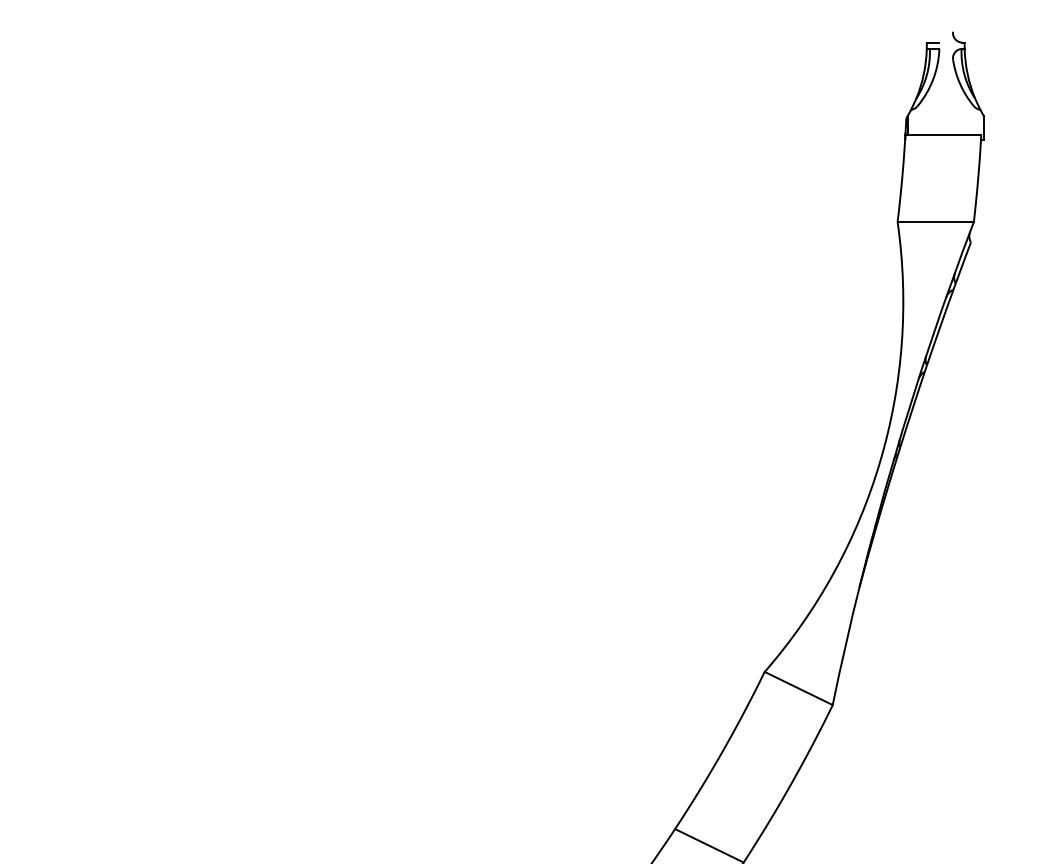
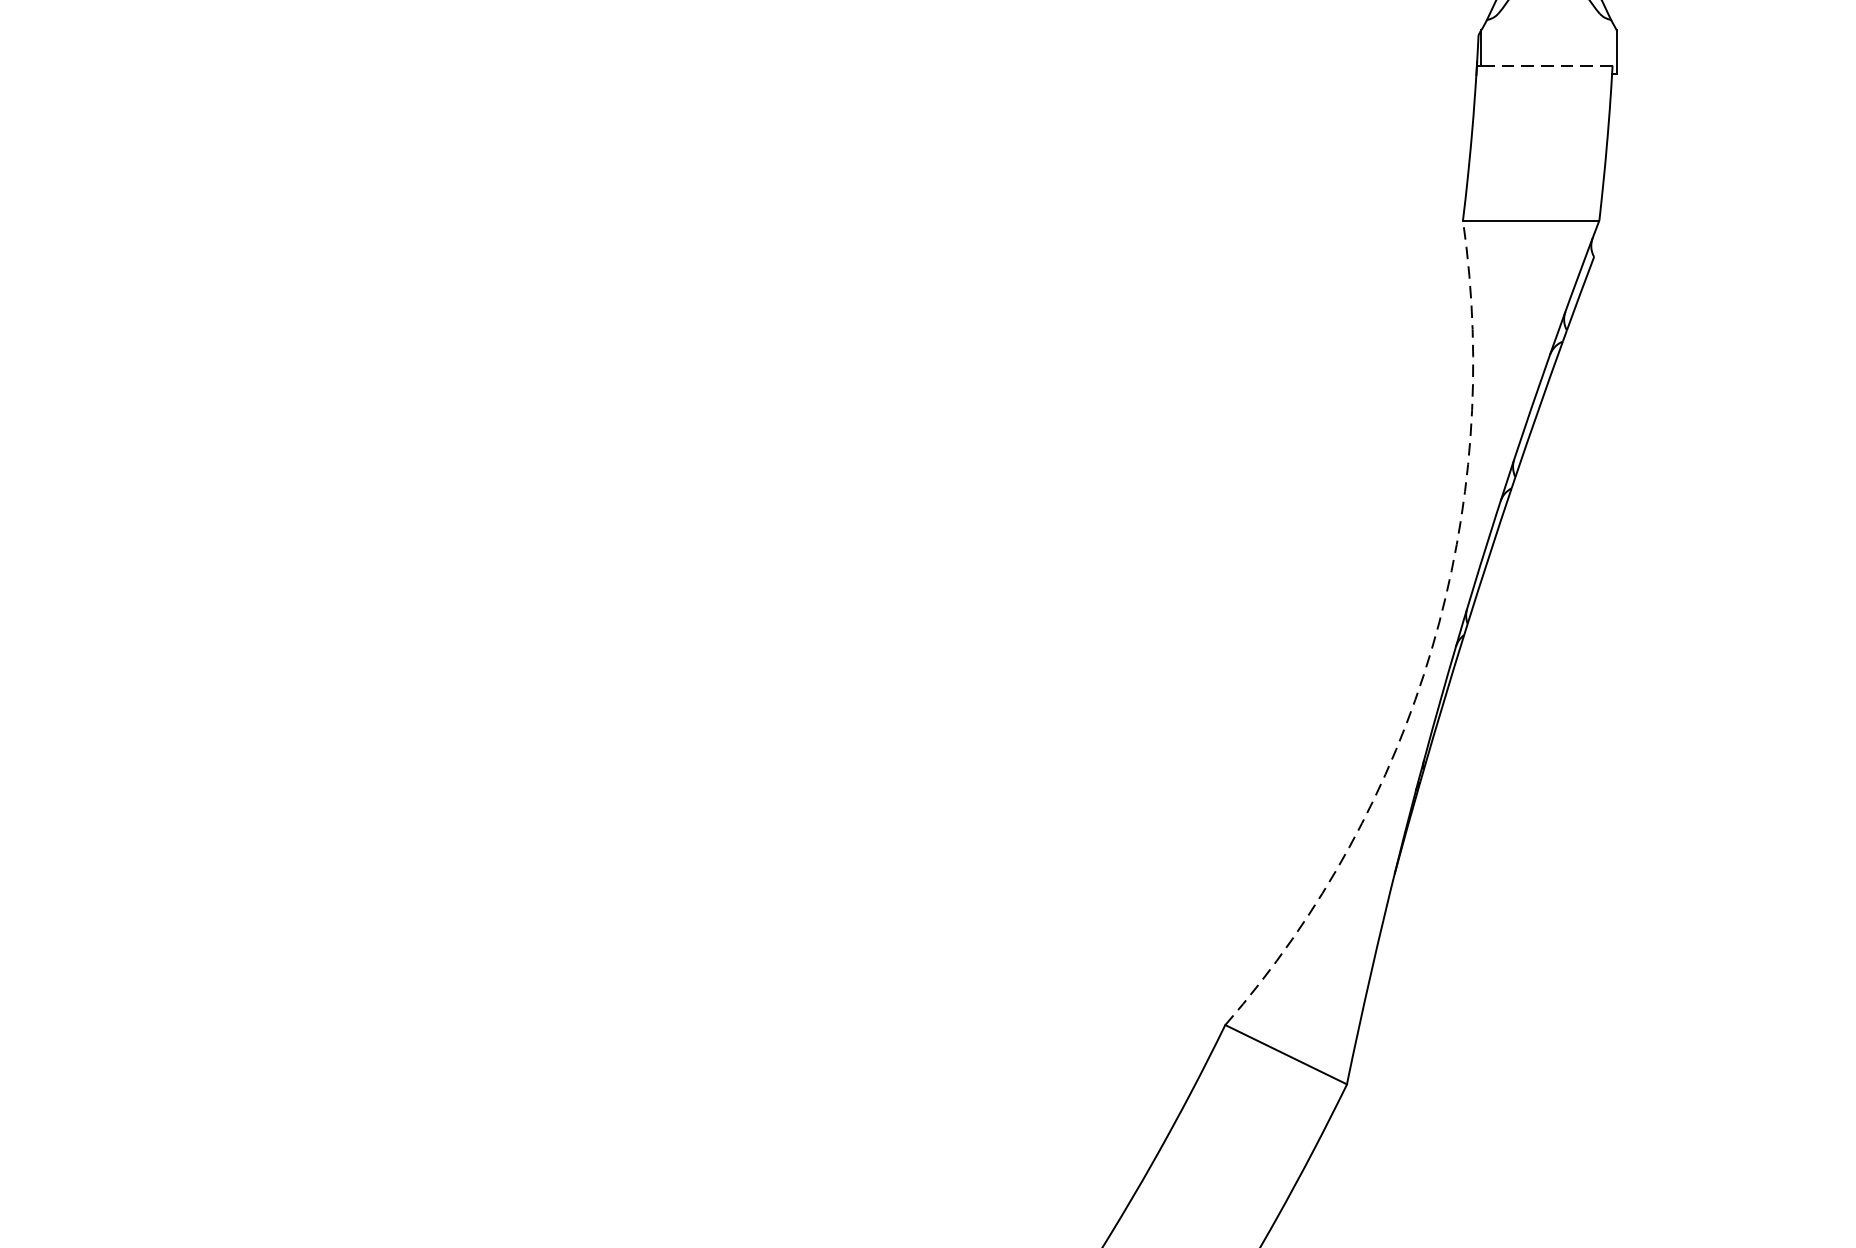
line: (944, 135) -> (1546, 65), solid -> dashed
arc: (880, 461) -> (1432, 648), solid -> dashed

